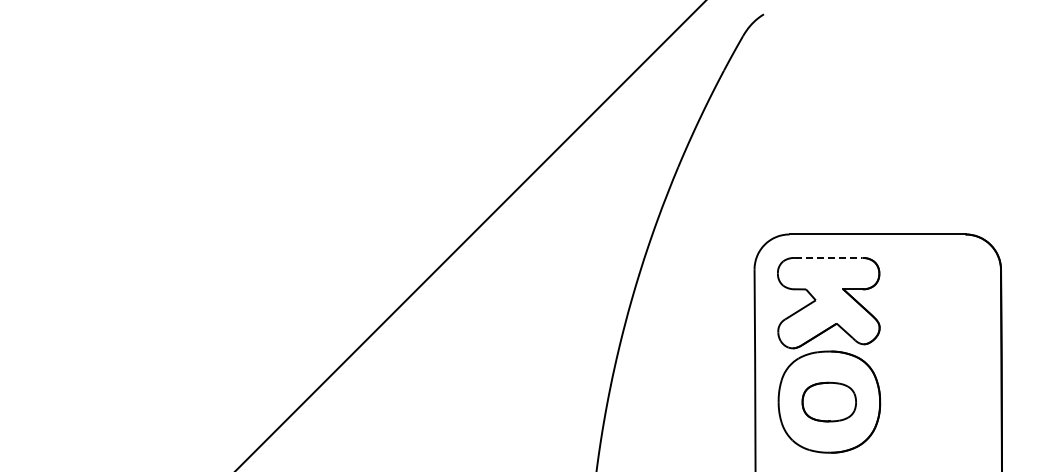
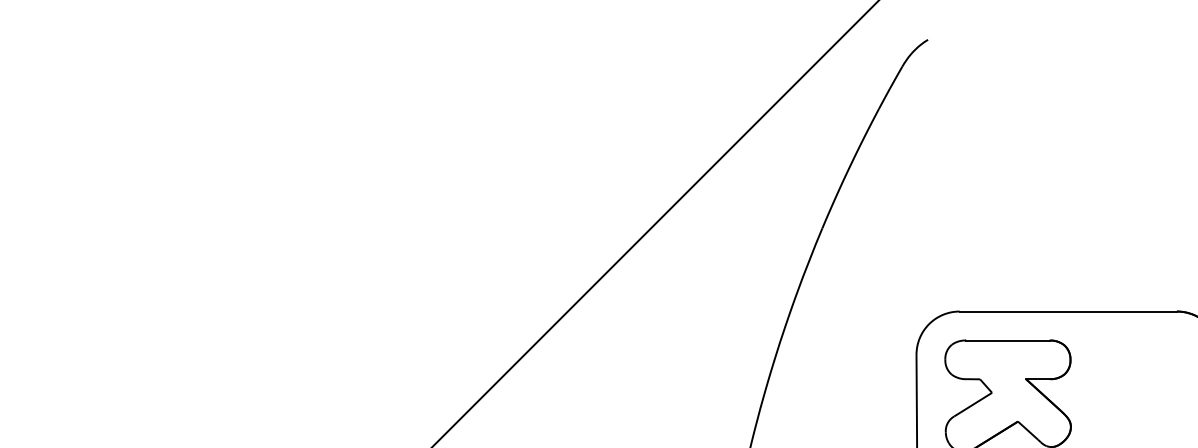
line: (828, 257) -> (1007, 339), dashed -> solid

